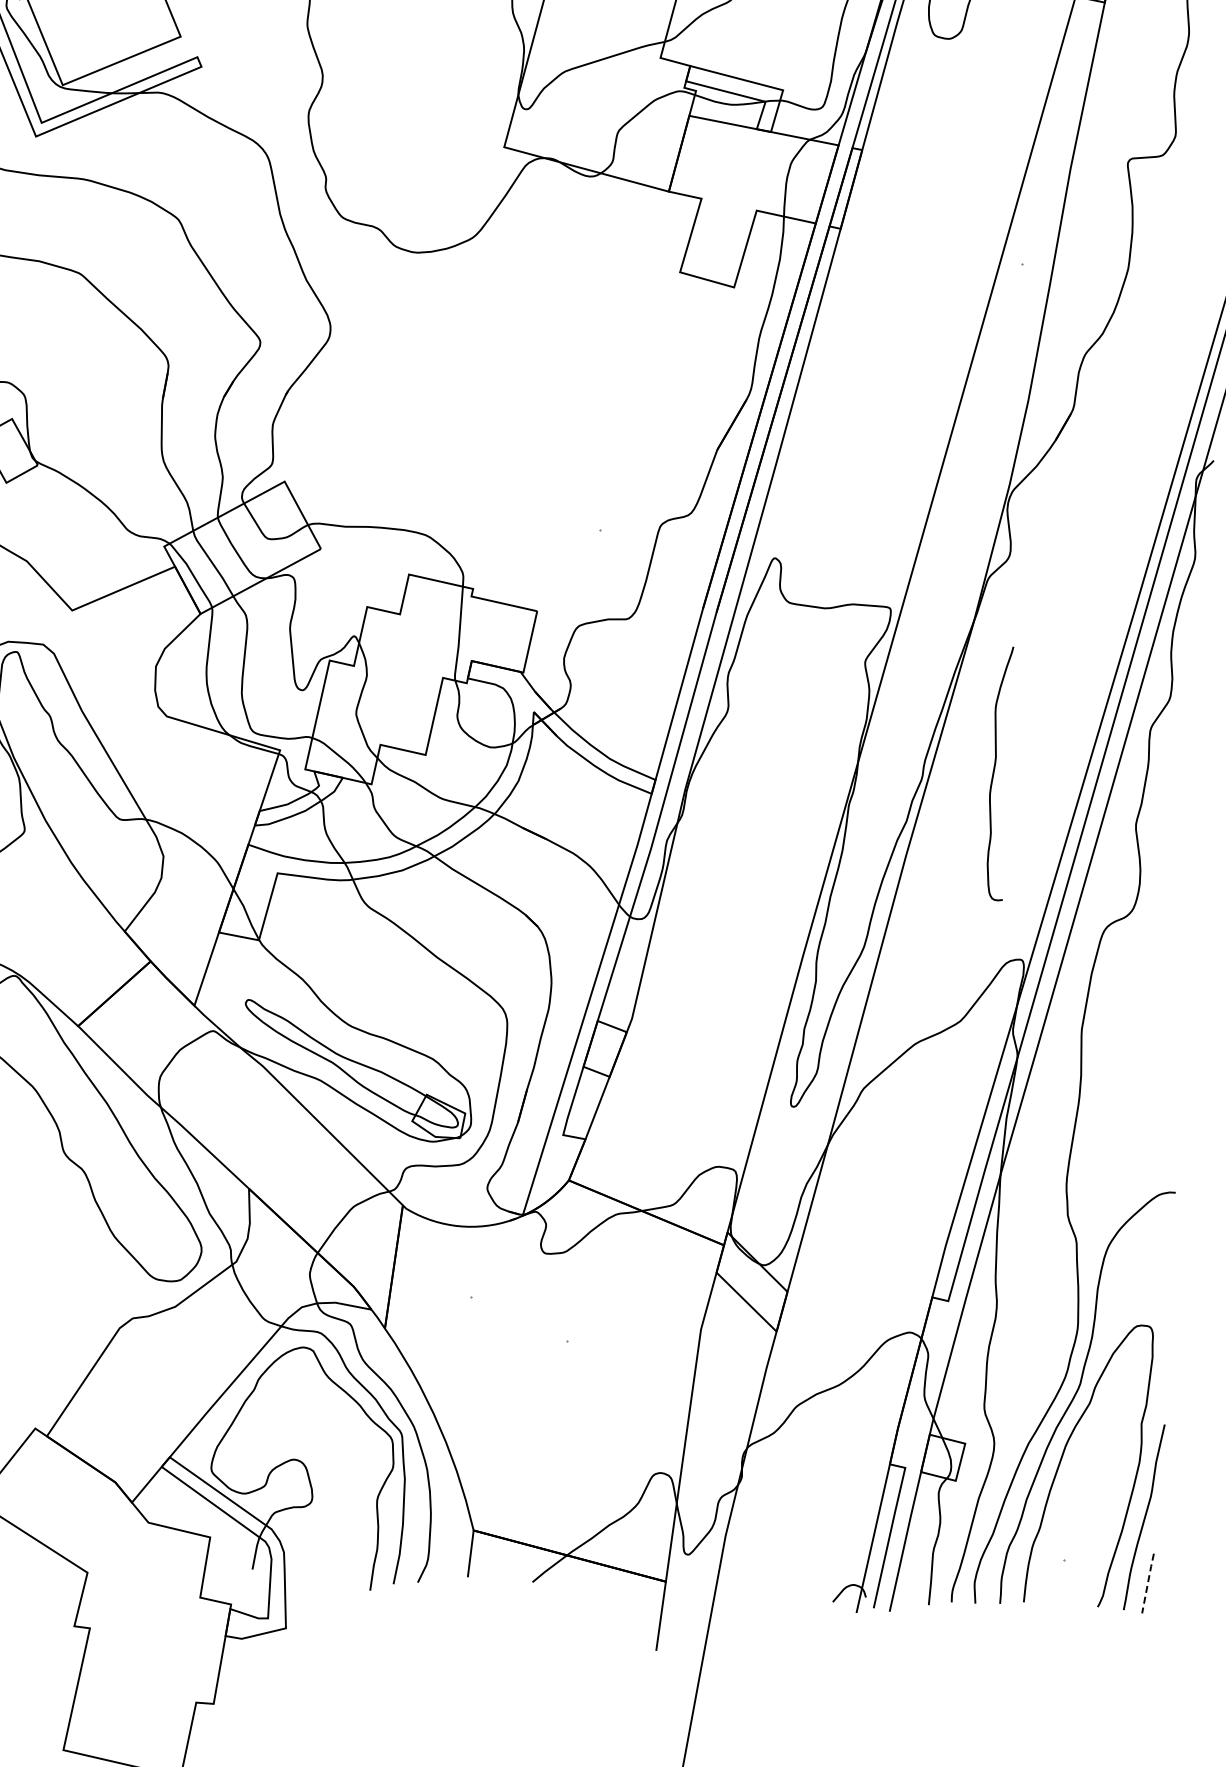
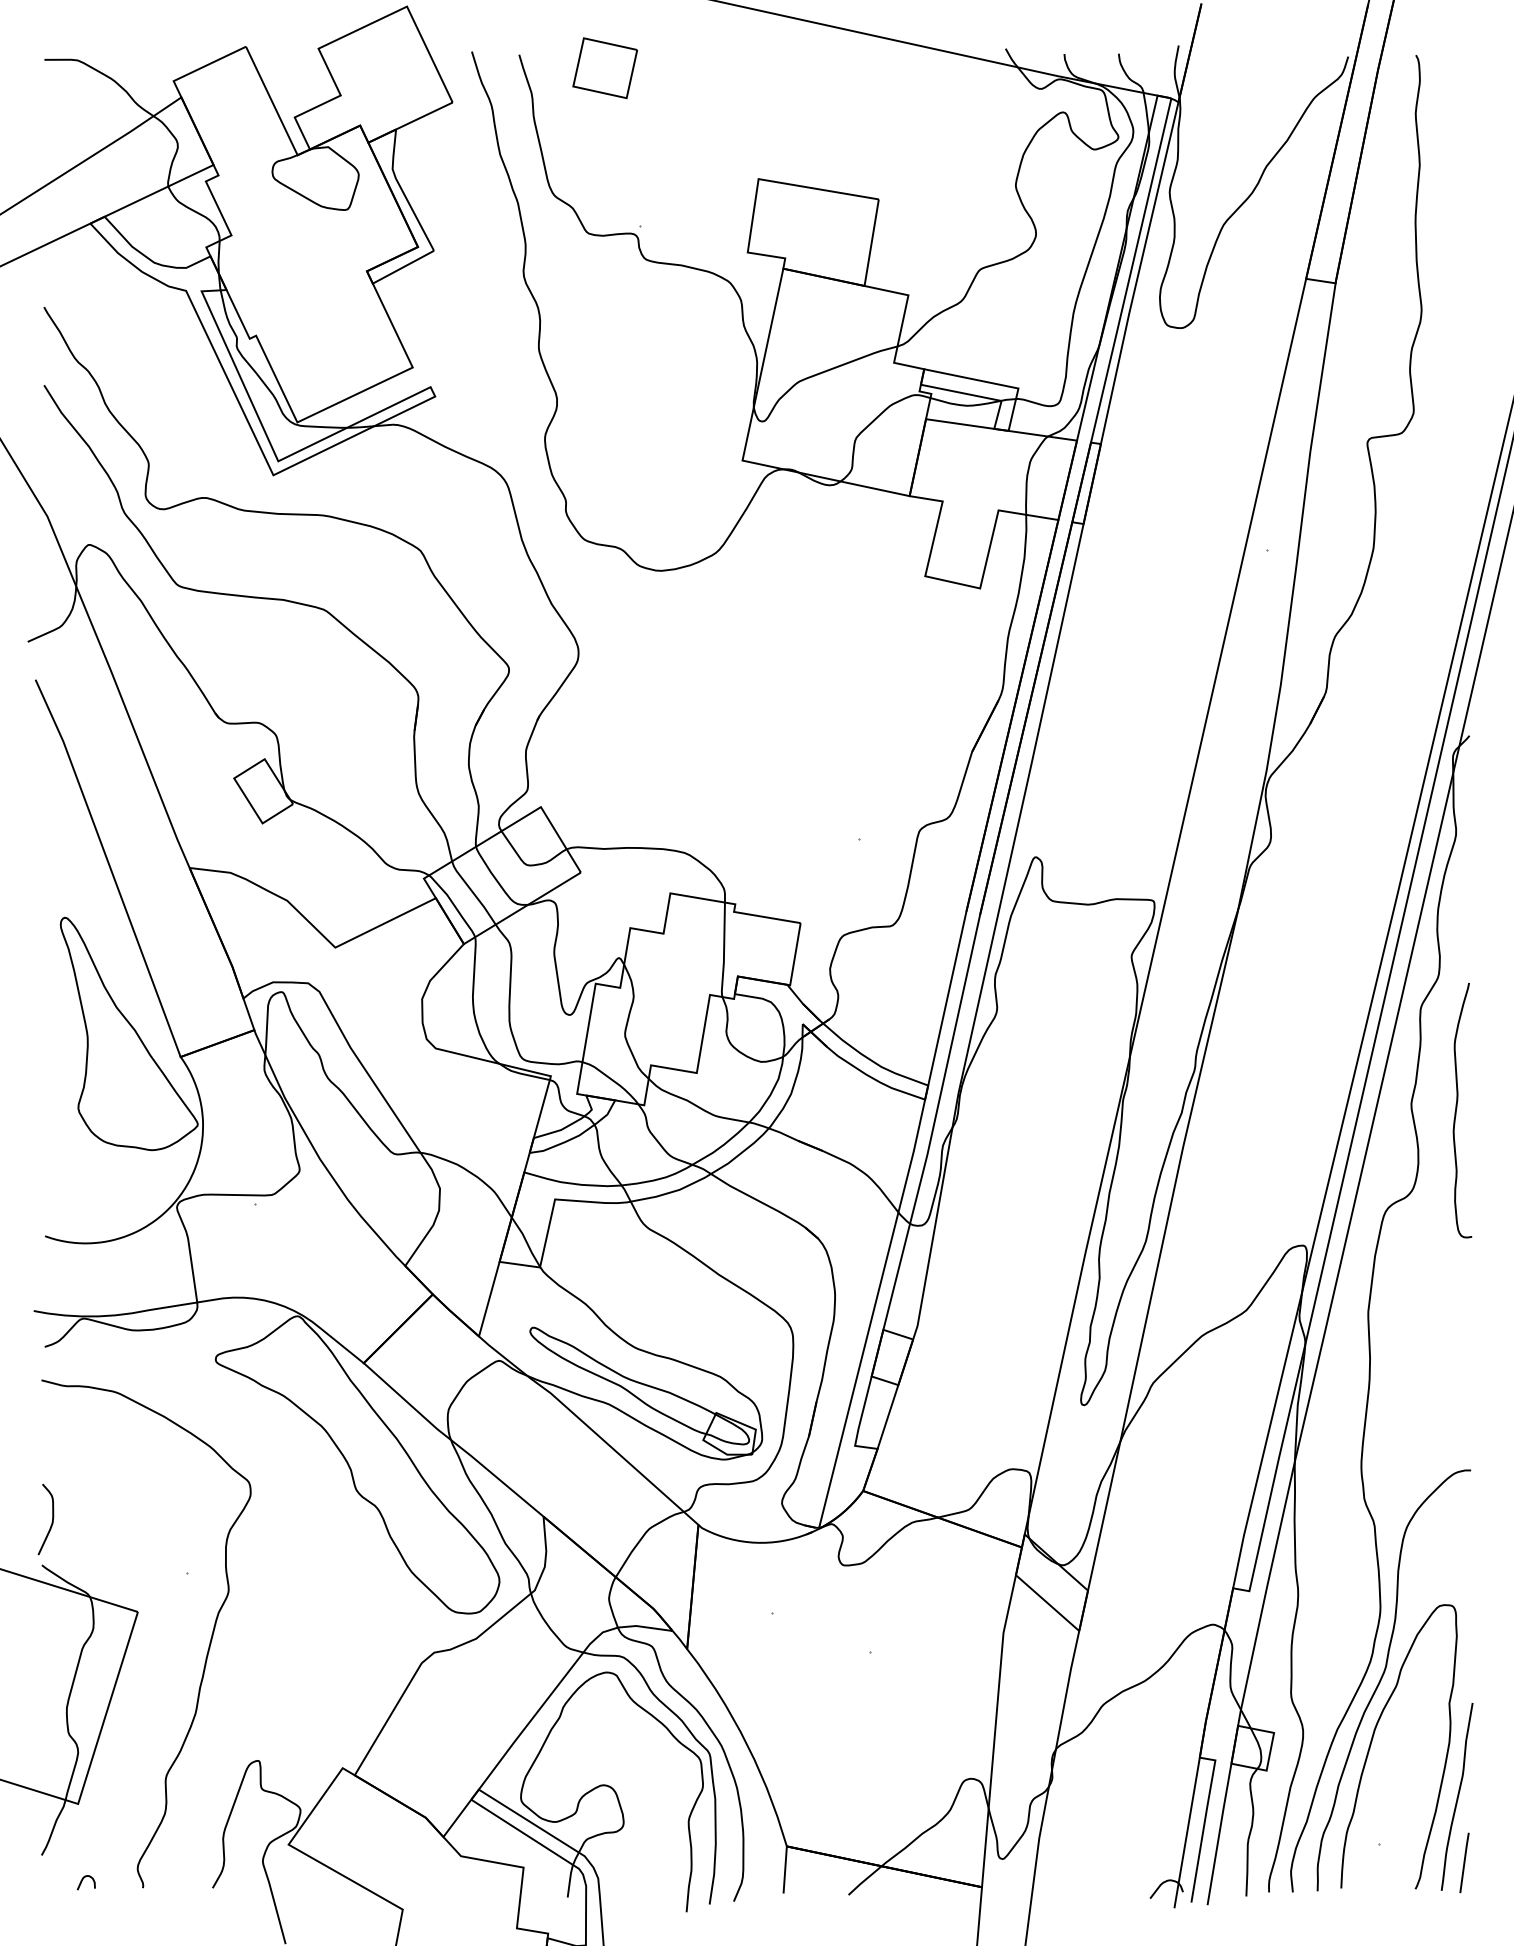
curve: (995, 771) -> (1457, 1108), moved
line: (1148, 1583) -> (1464, 1862), dashed -> solid

